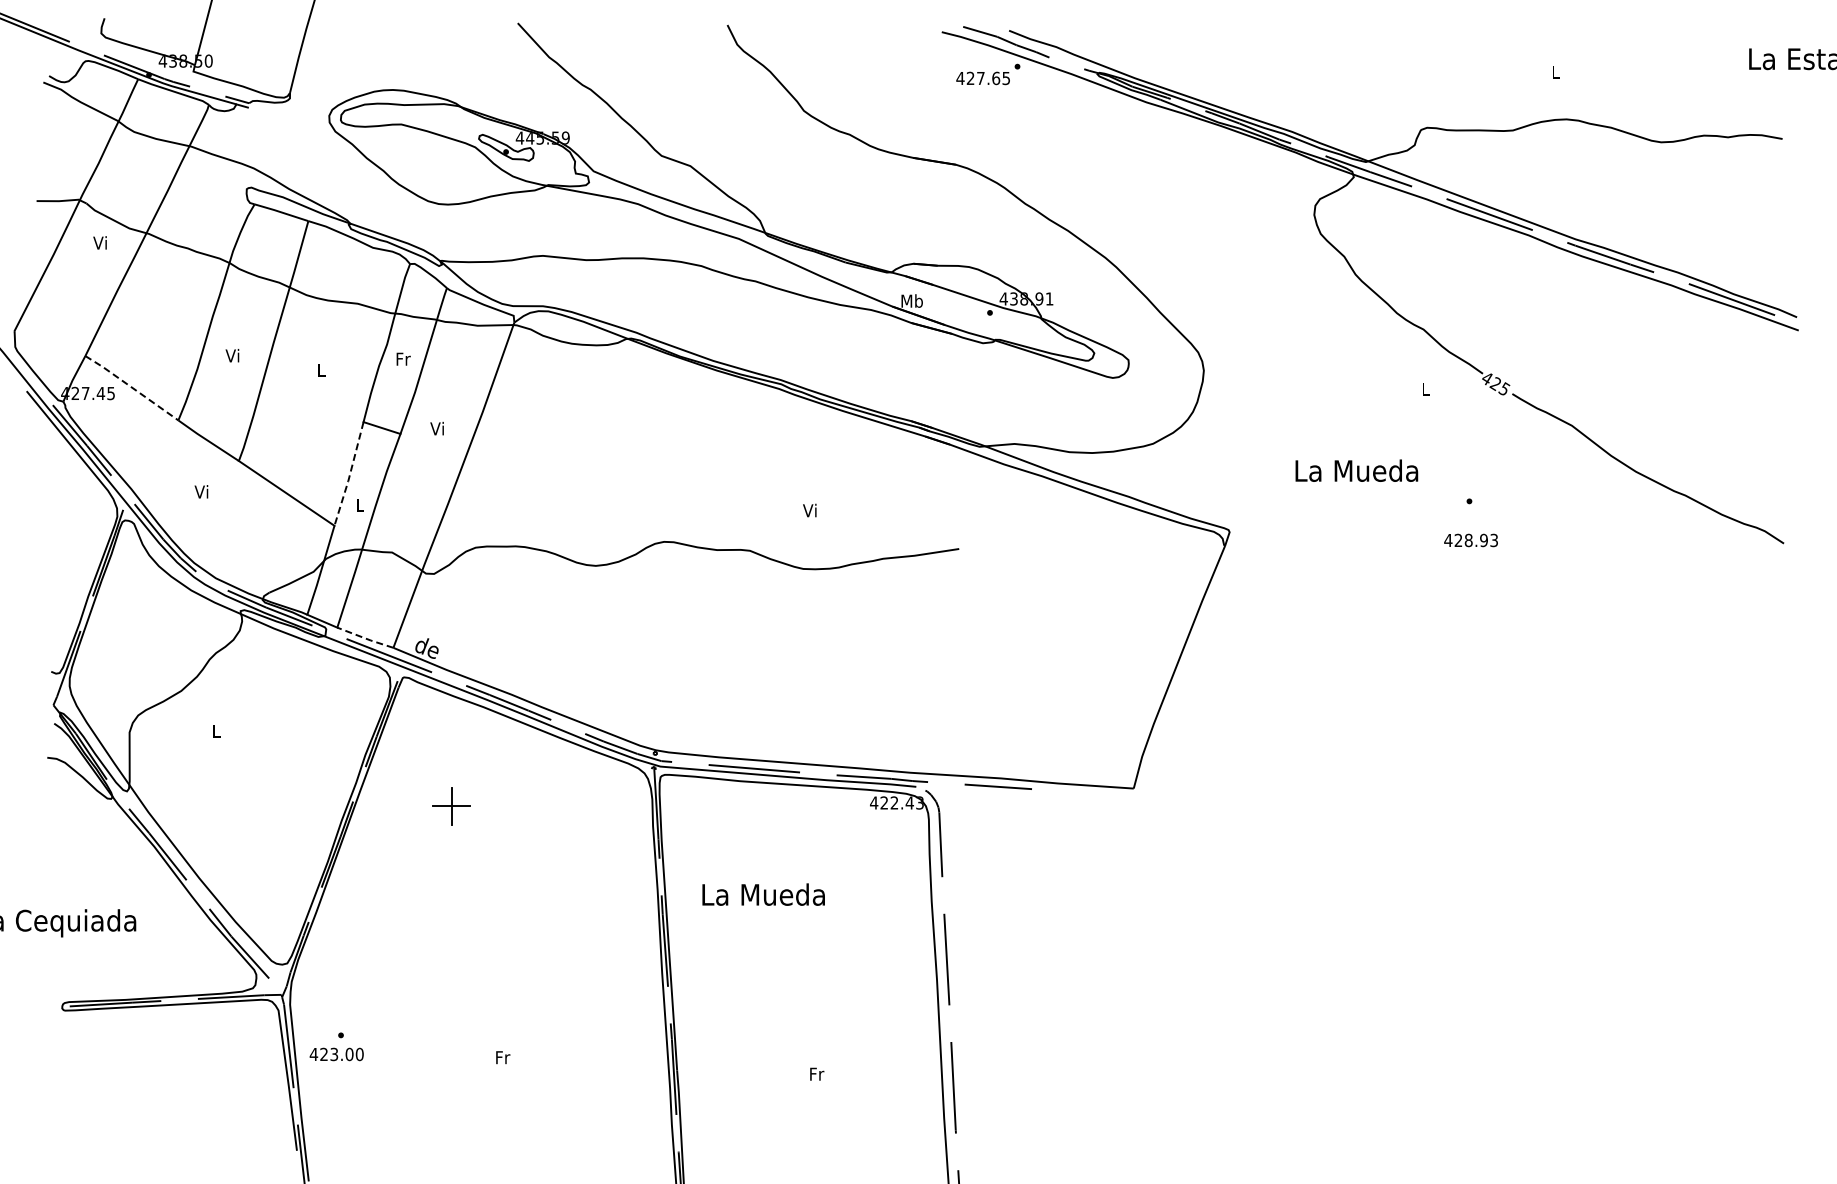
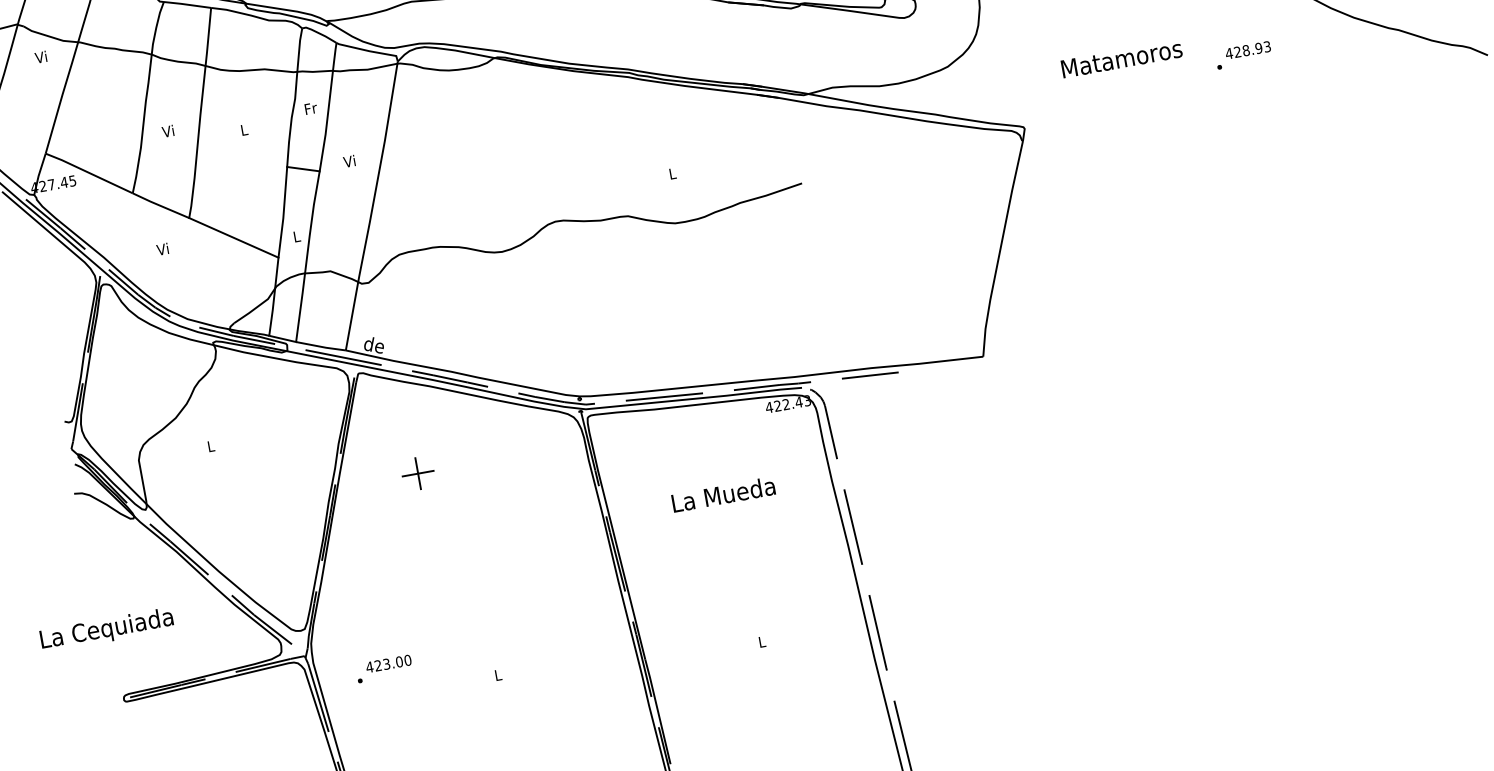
line: (132, 387) -> (89, 172), dashed -> solid
text: (1357, 470) -> (1121, 58), La Mueda -> Matamoros
line: (350, 474) -> (284, 212), dashed -> solid
text: (809, 510) -> (671, 173), Vi -> L
text: (1470, 540) -> (1247, 50), moved
line: (365, 638) -> (321, 346), dashed -> solid
text: (763, 894) -> (723, 494), moved
text: (336, 1054) -> (388, 663), moved
text: (503, 1057) -> (498, 675), Fr -> L
text: (817, 1073) -> (762, 641), Fr -> L

